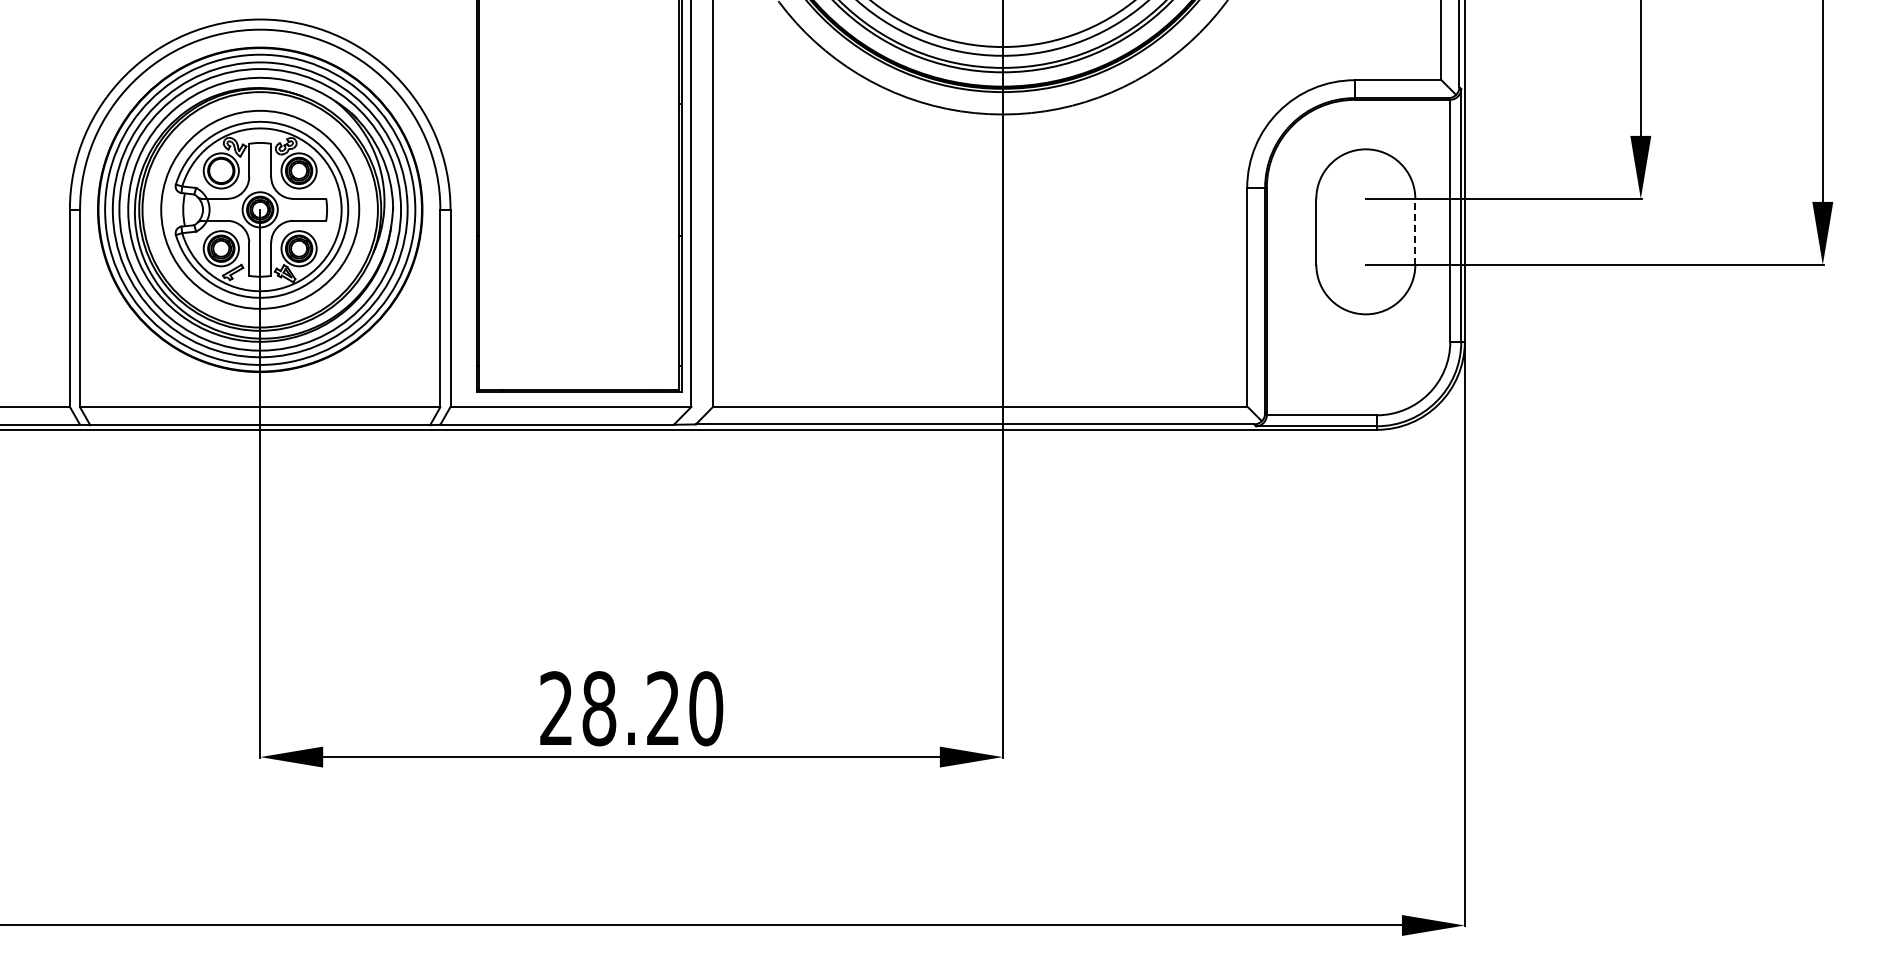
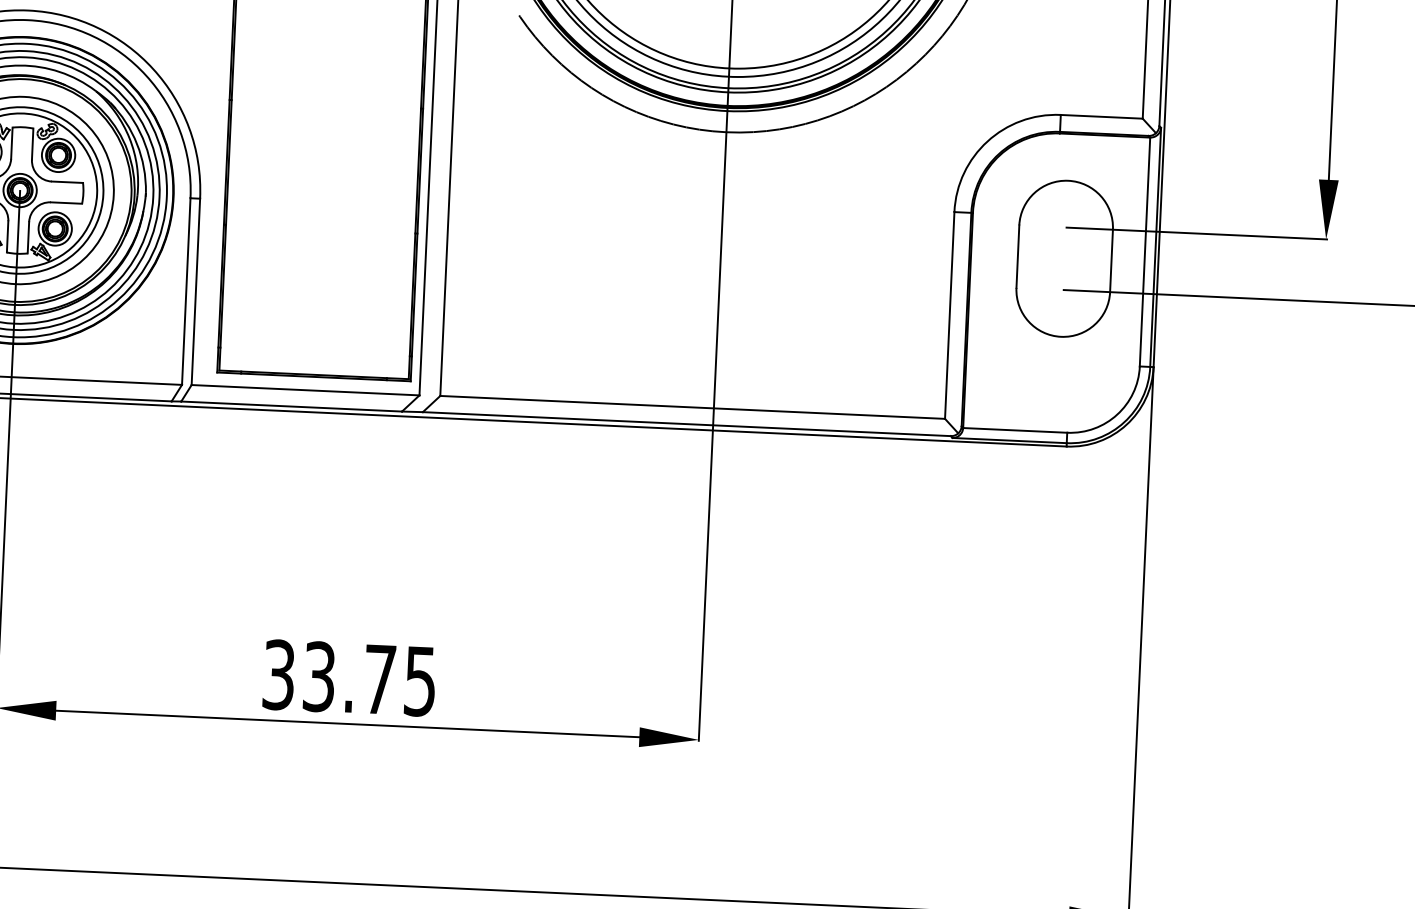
line: (1415, 231) -> (1111, 260), dashed -> solid
text: (631, 708) -> (349, 678), 28.20 -> 33.75

